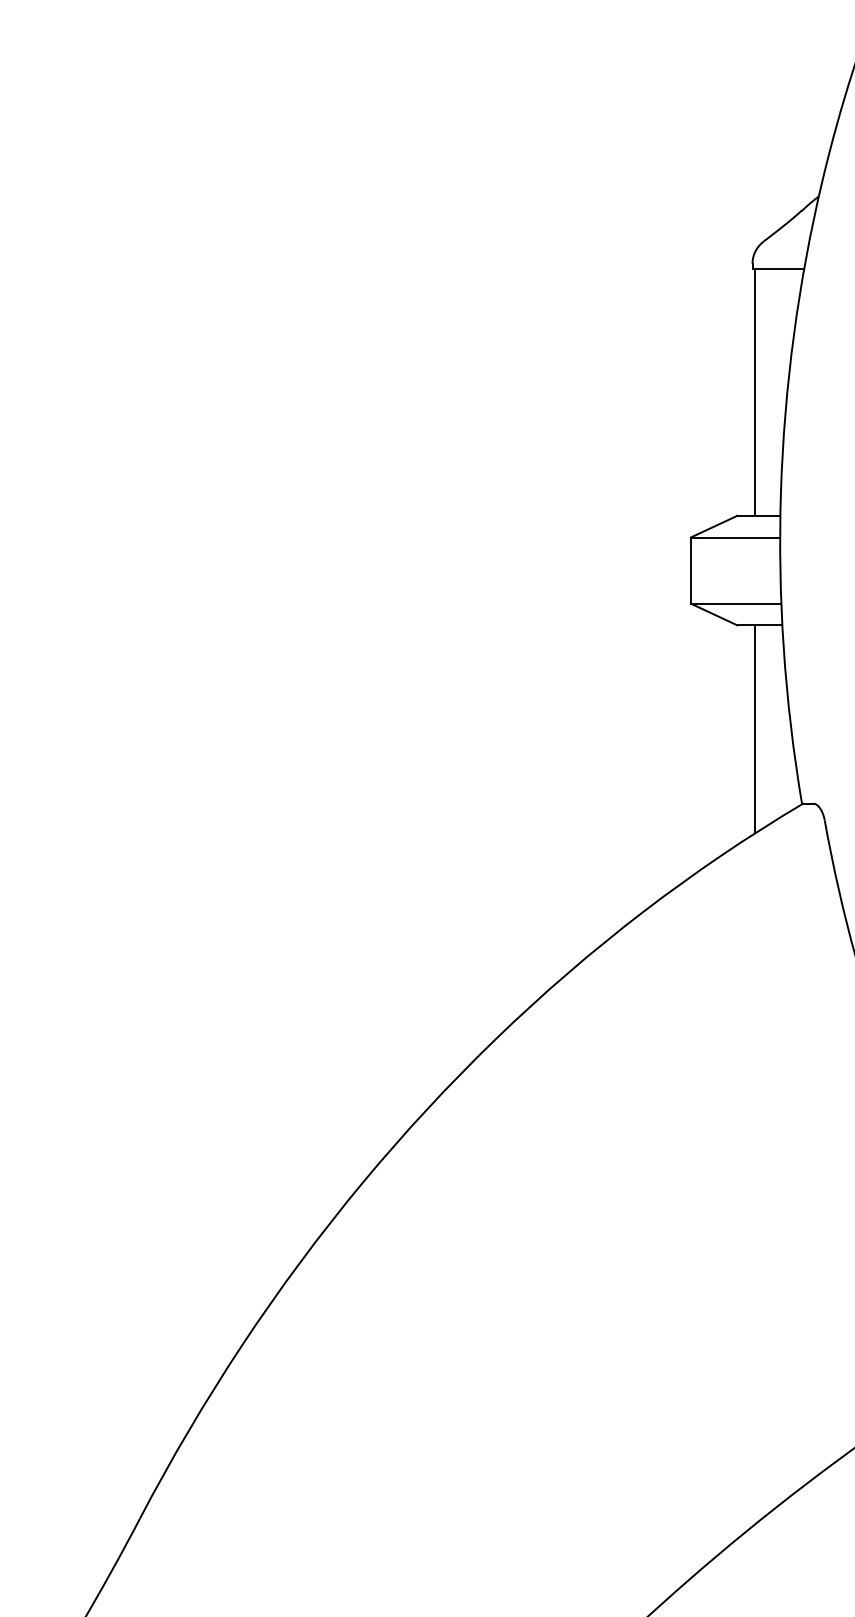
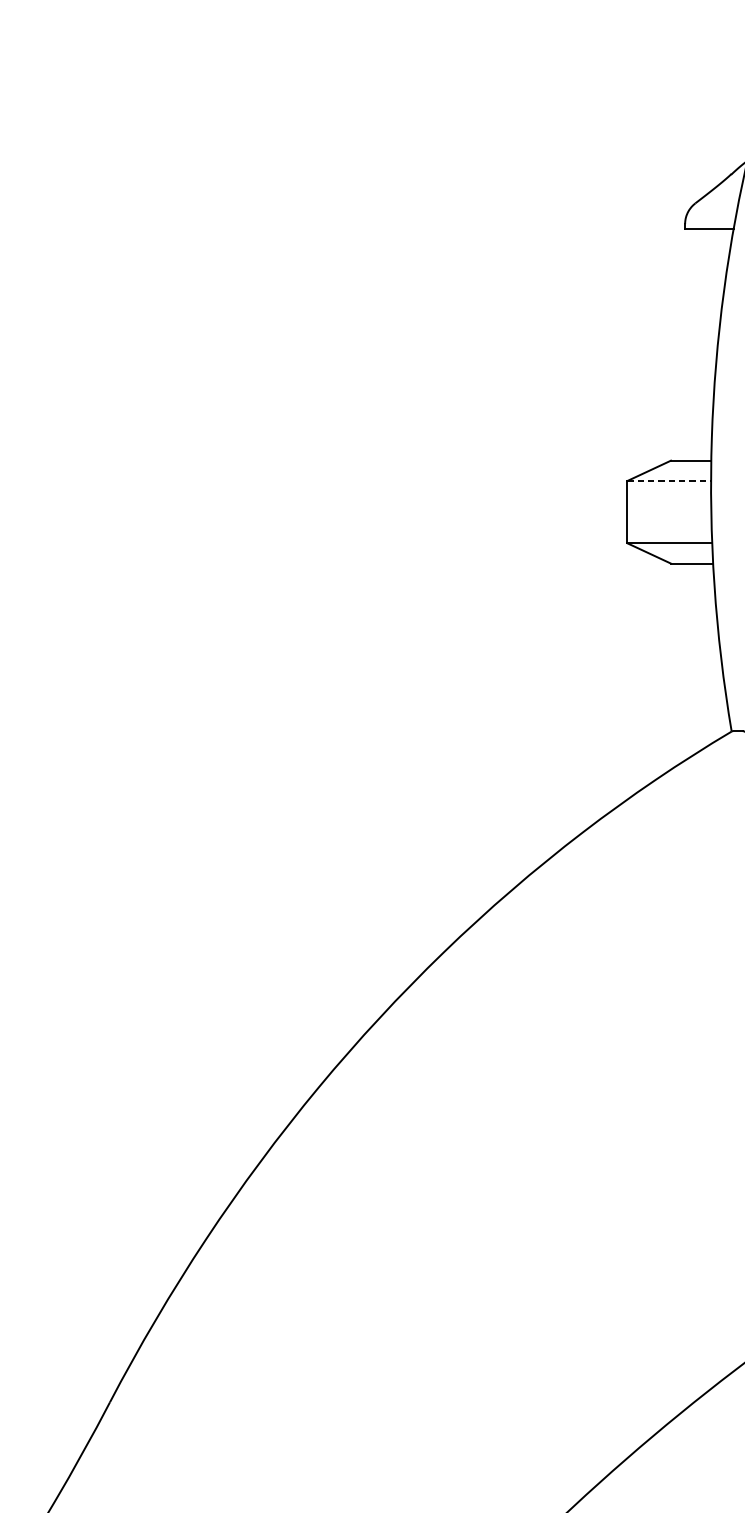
line: (755, 392) -> (687, 344), removed
line: (735, 537) -> (669, 481), solid -> dashed
line: (755, 729) -> (687, 661), removed

